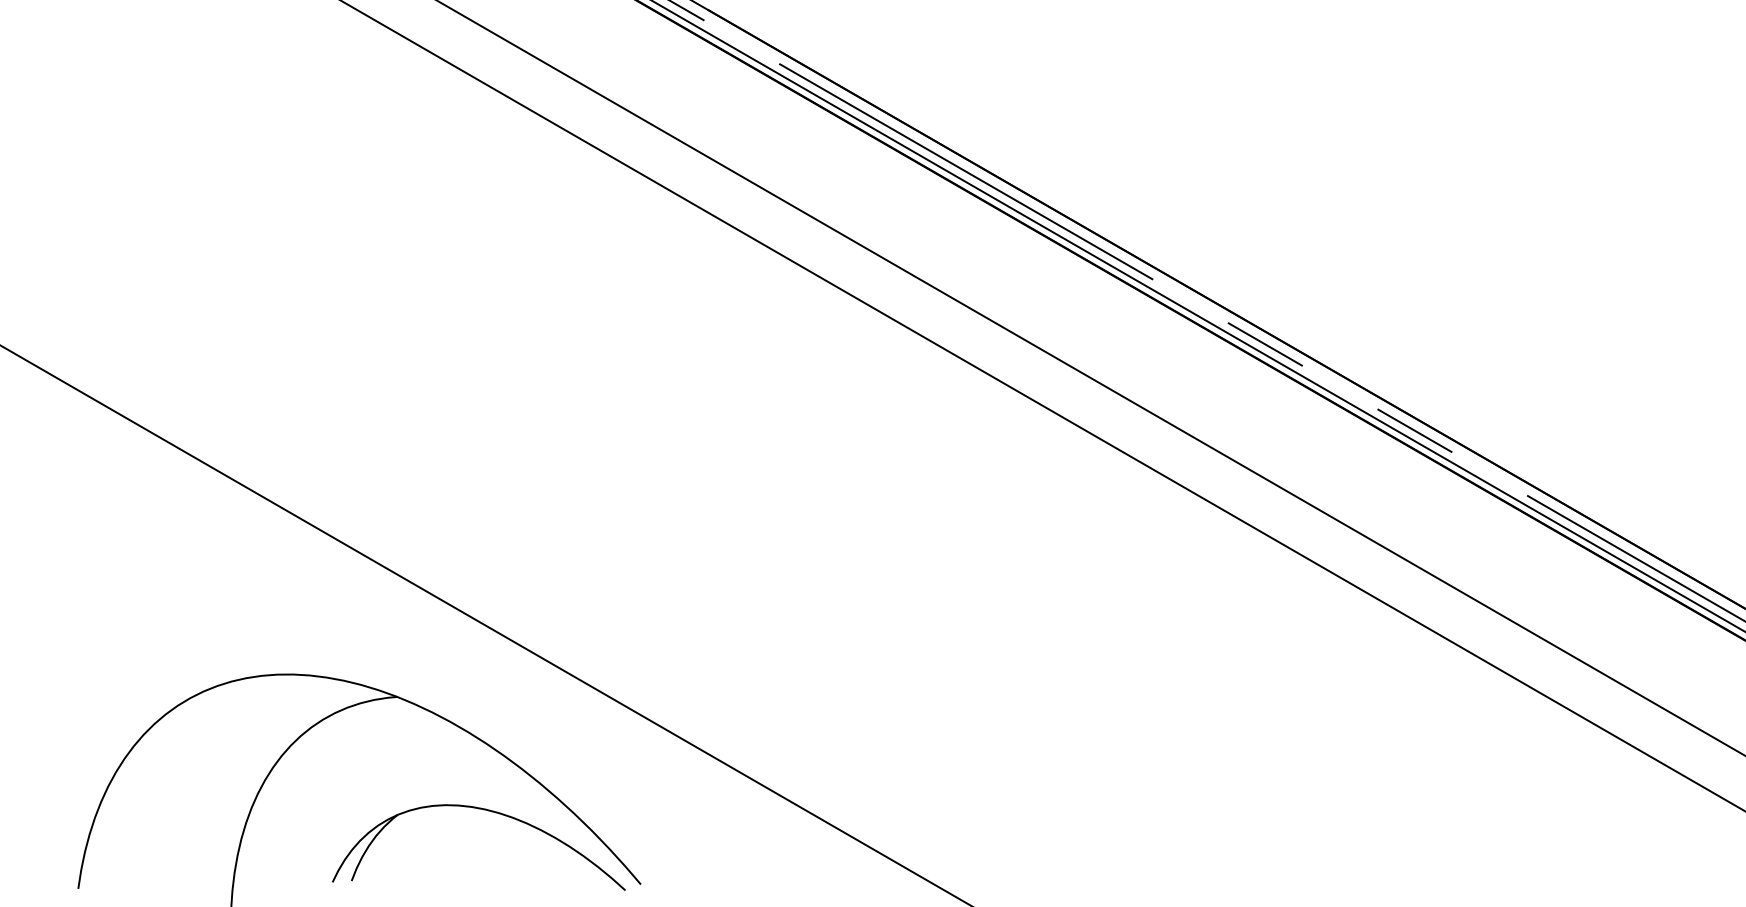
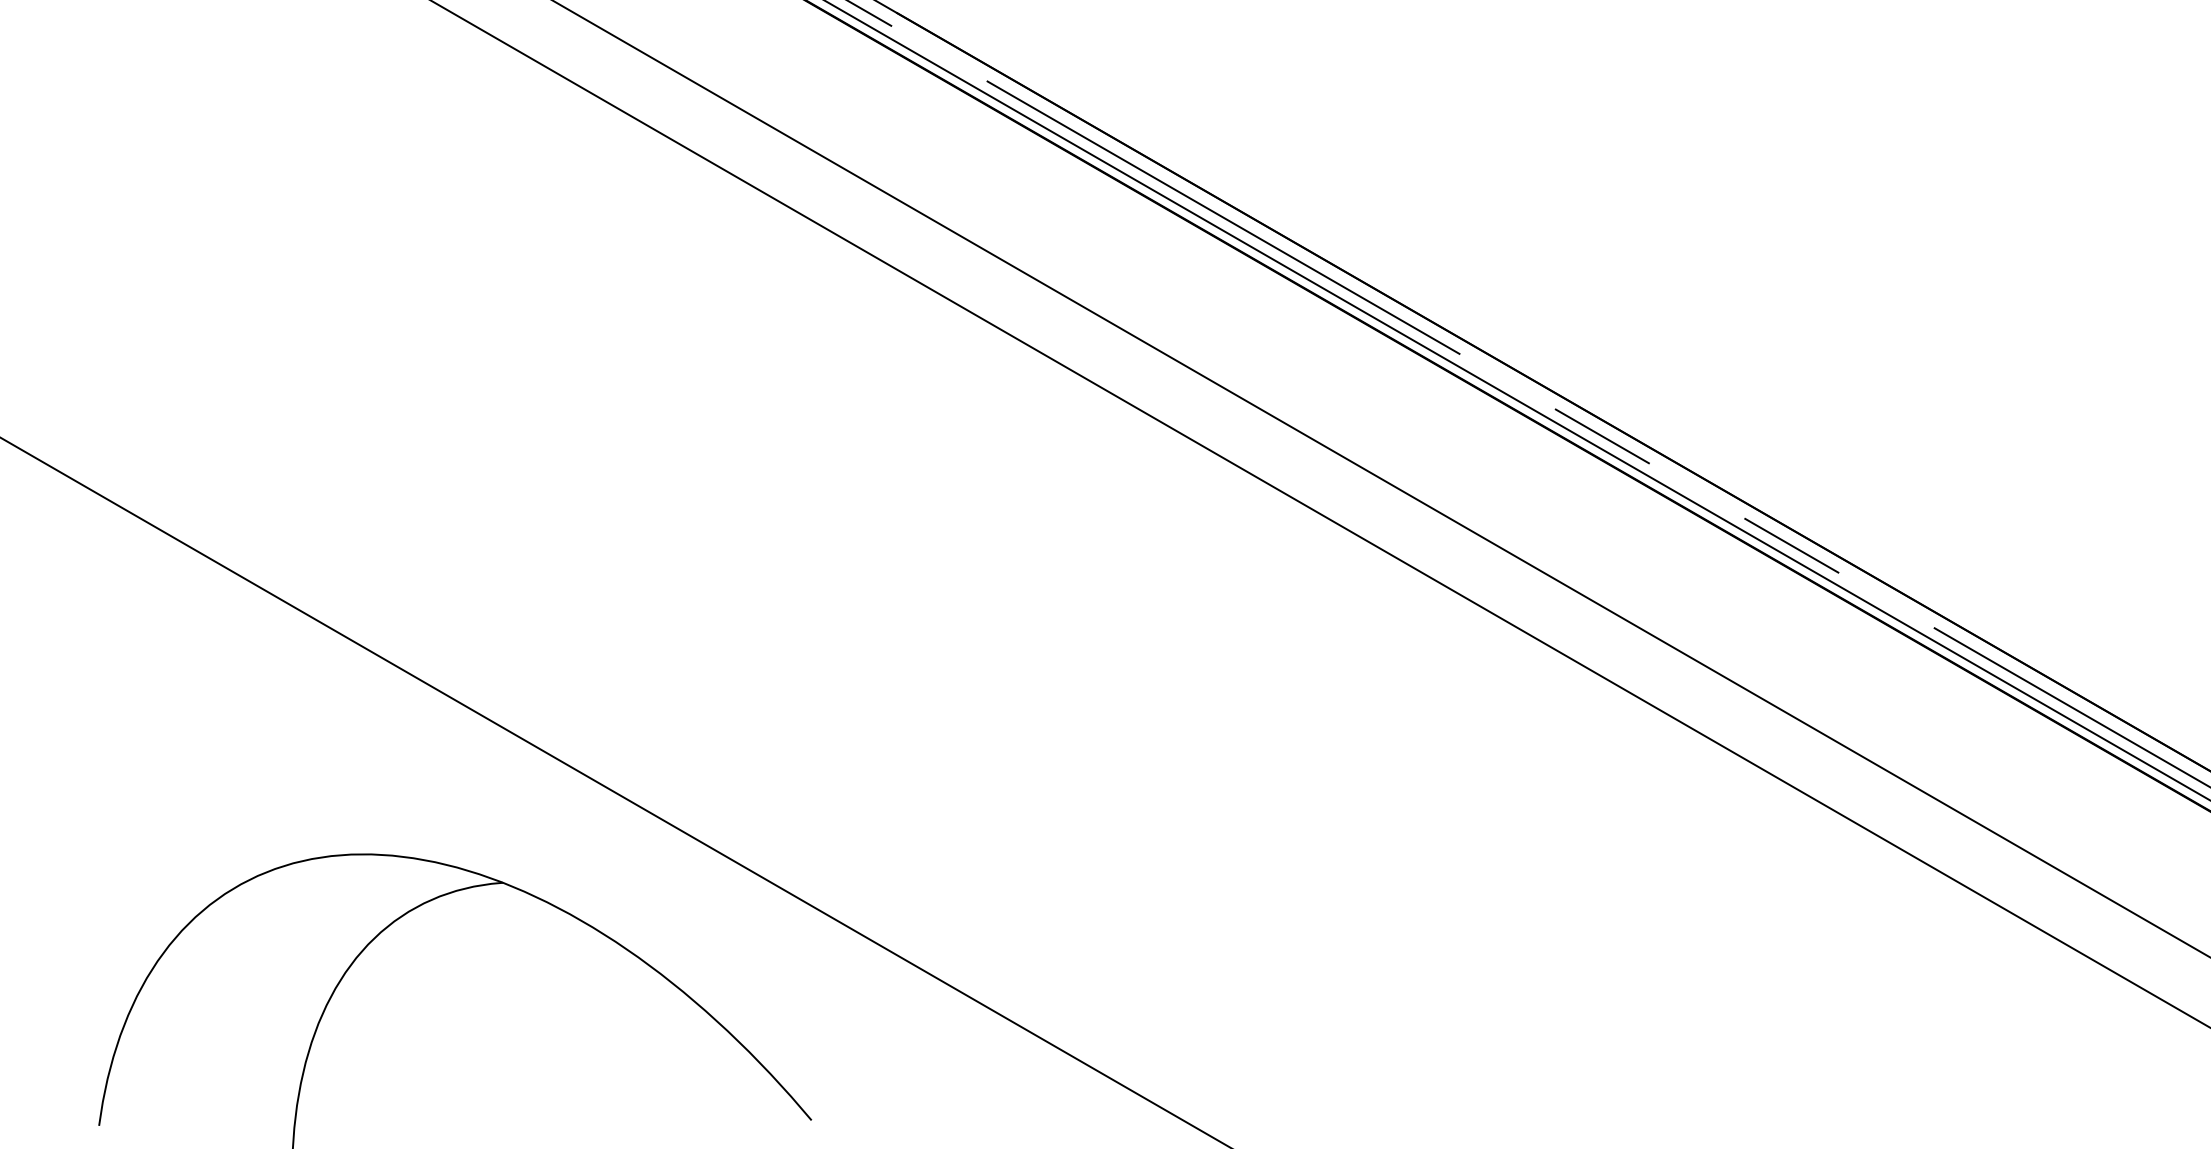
part: (483, 810) -> (612, 1026), removed

